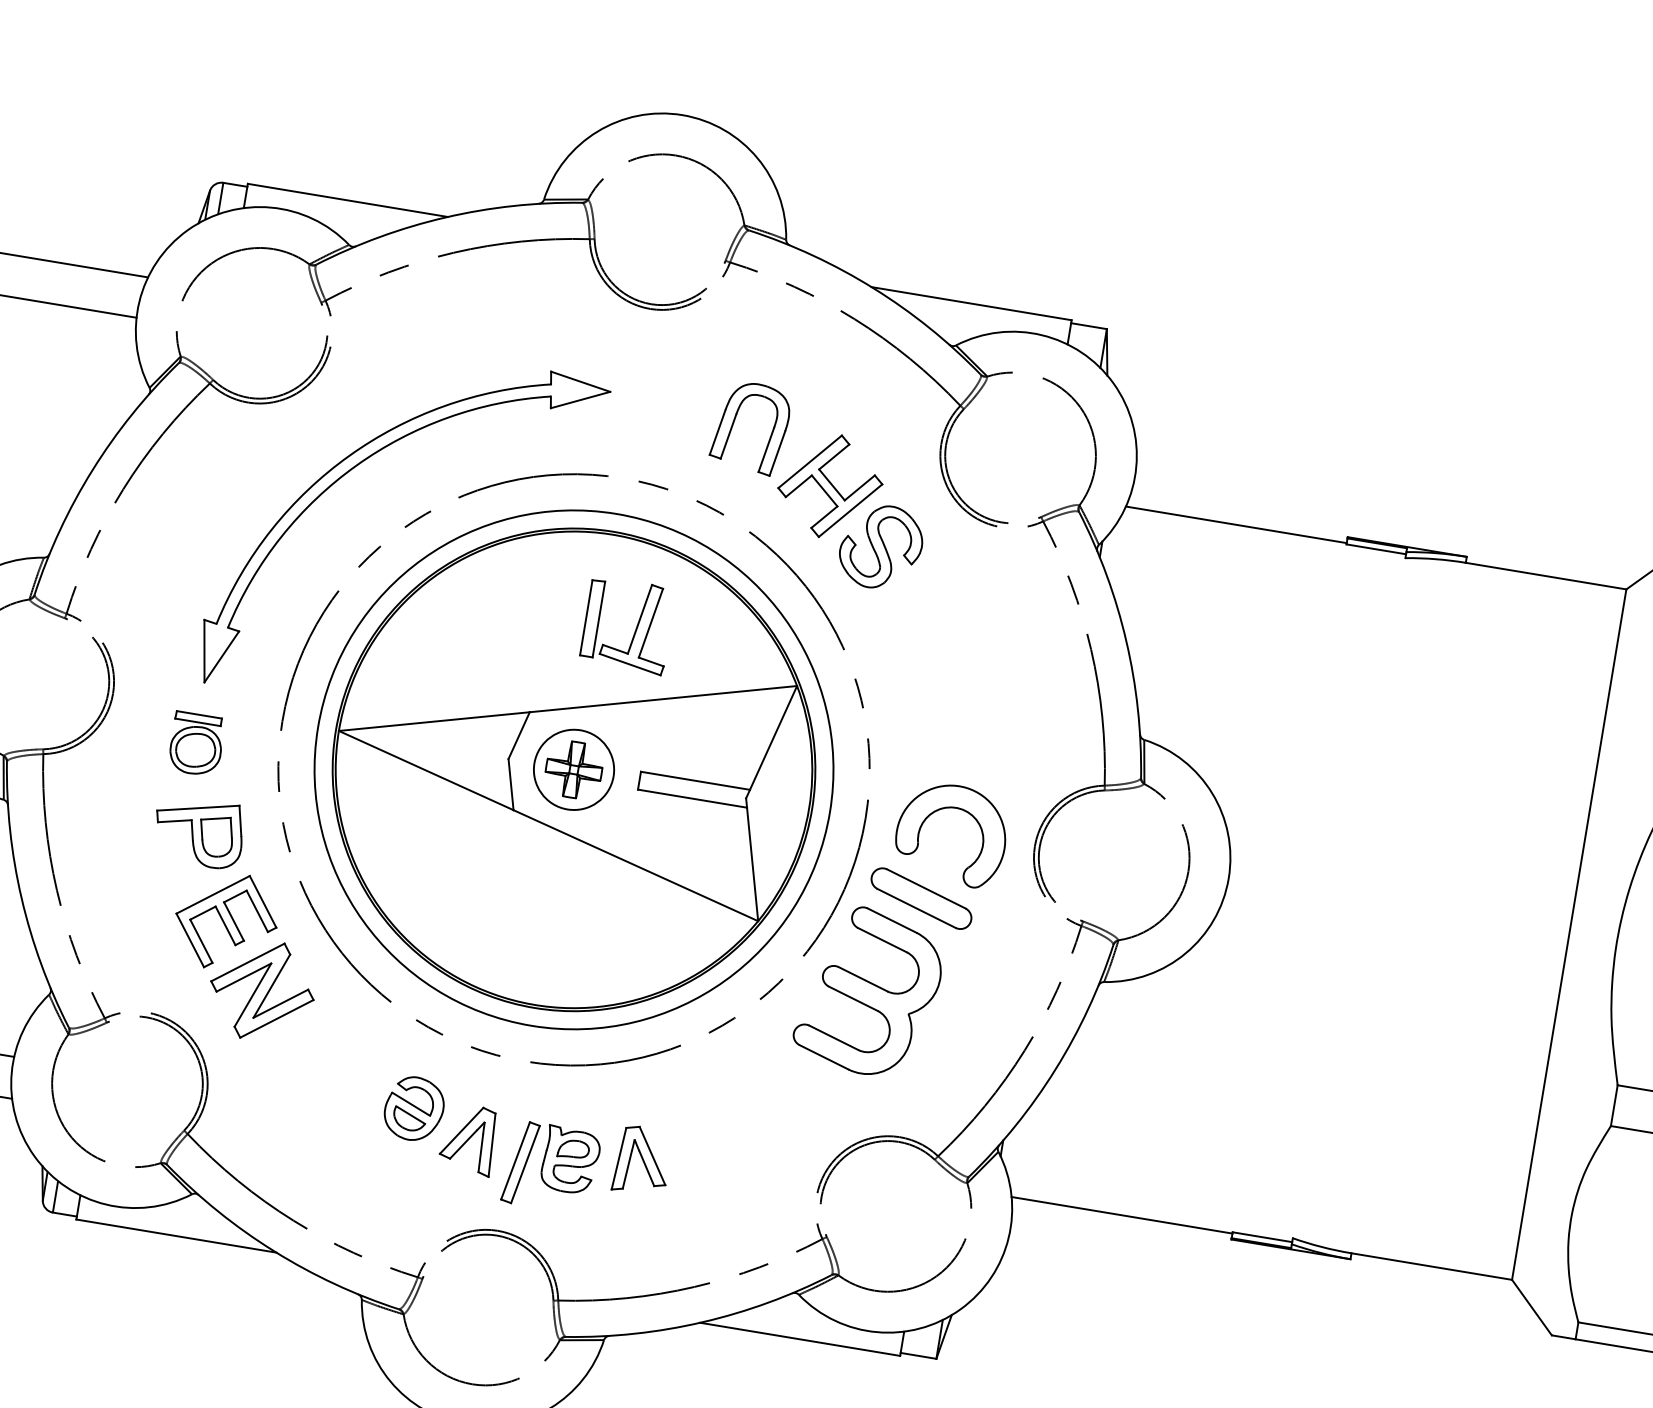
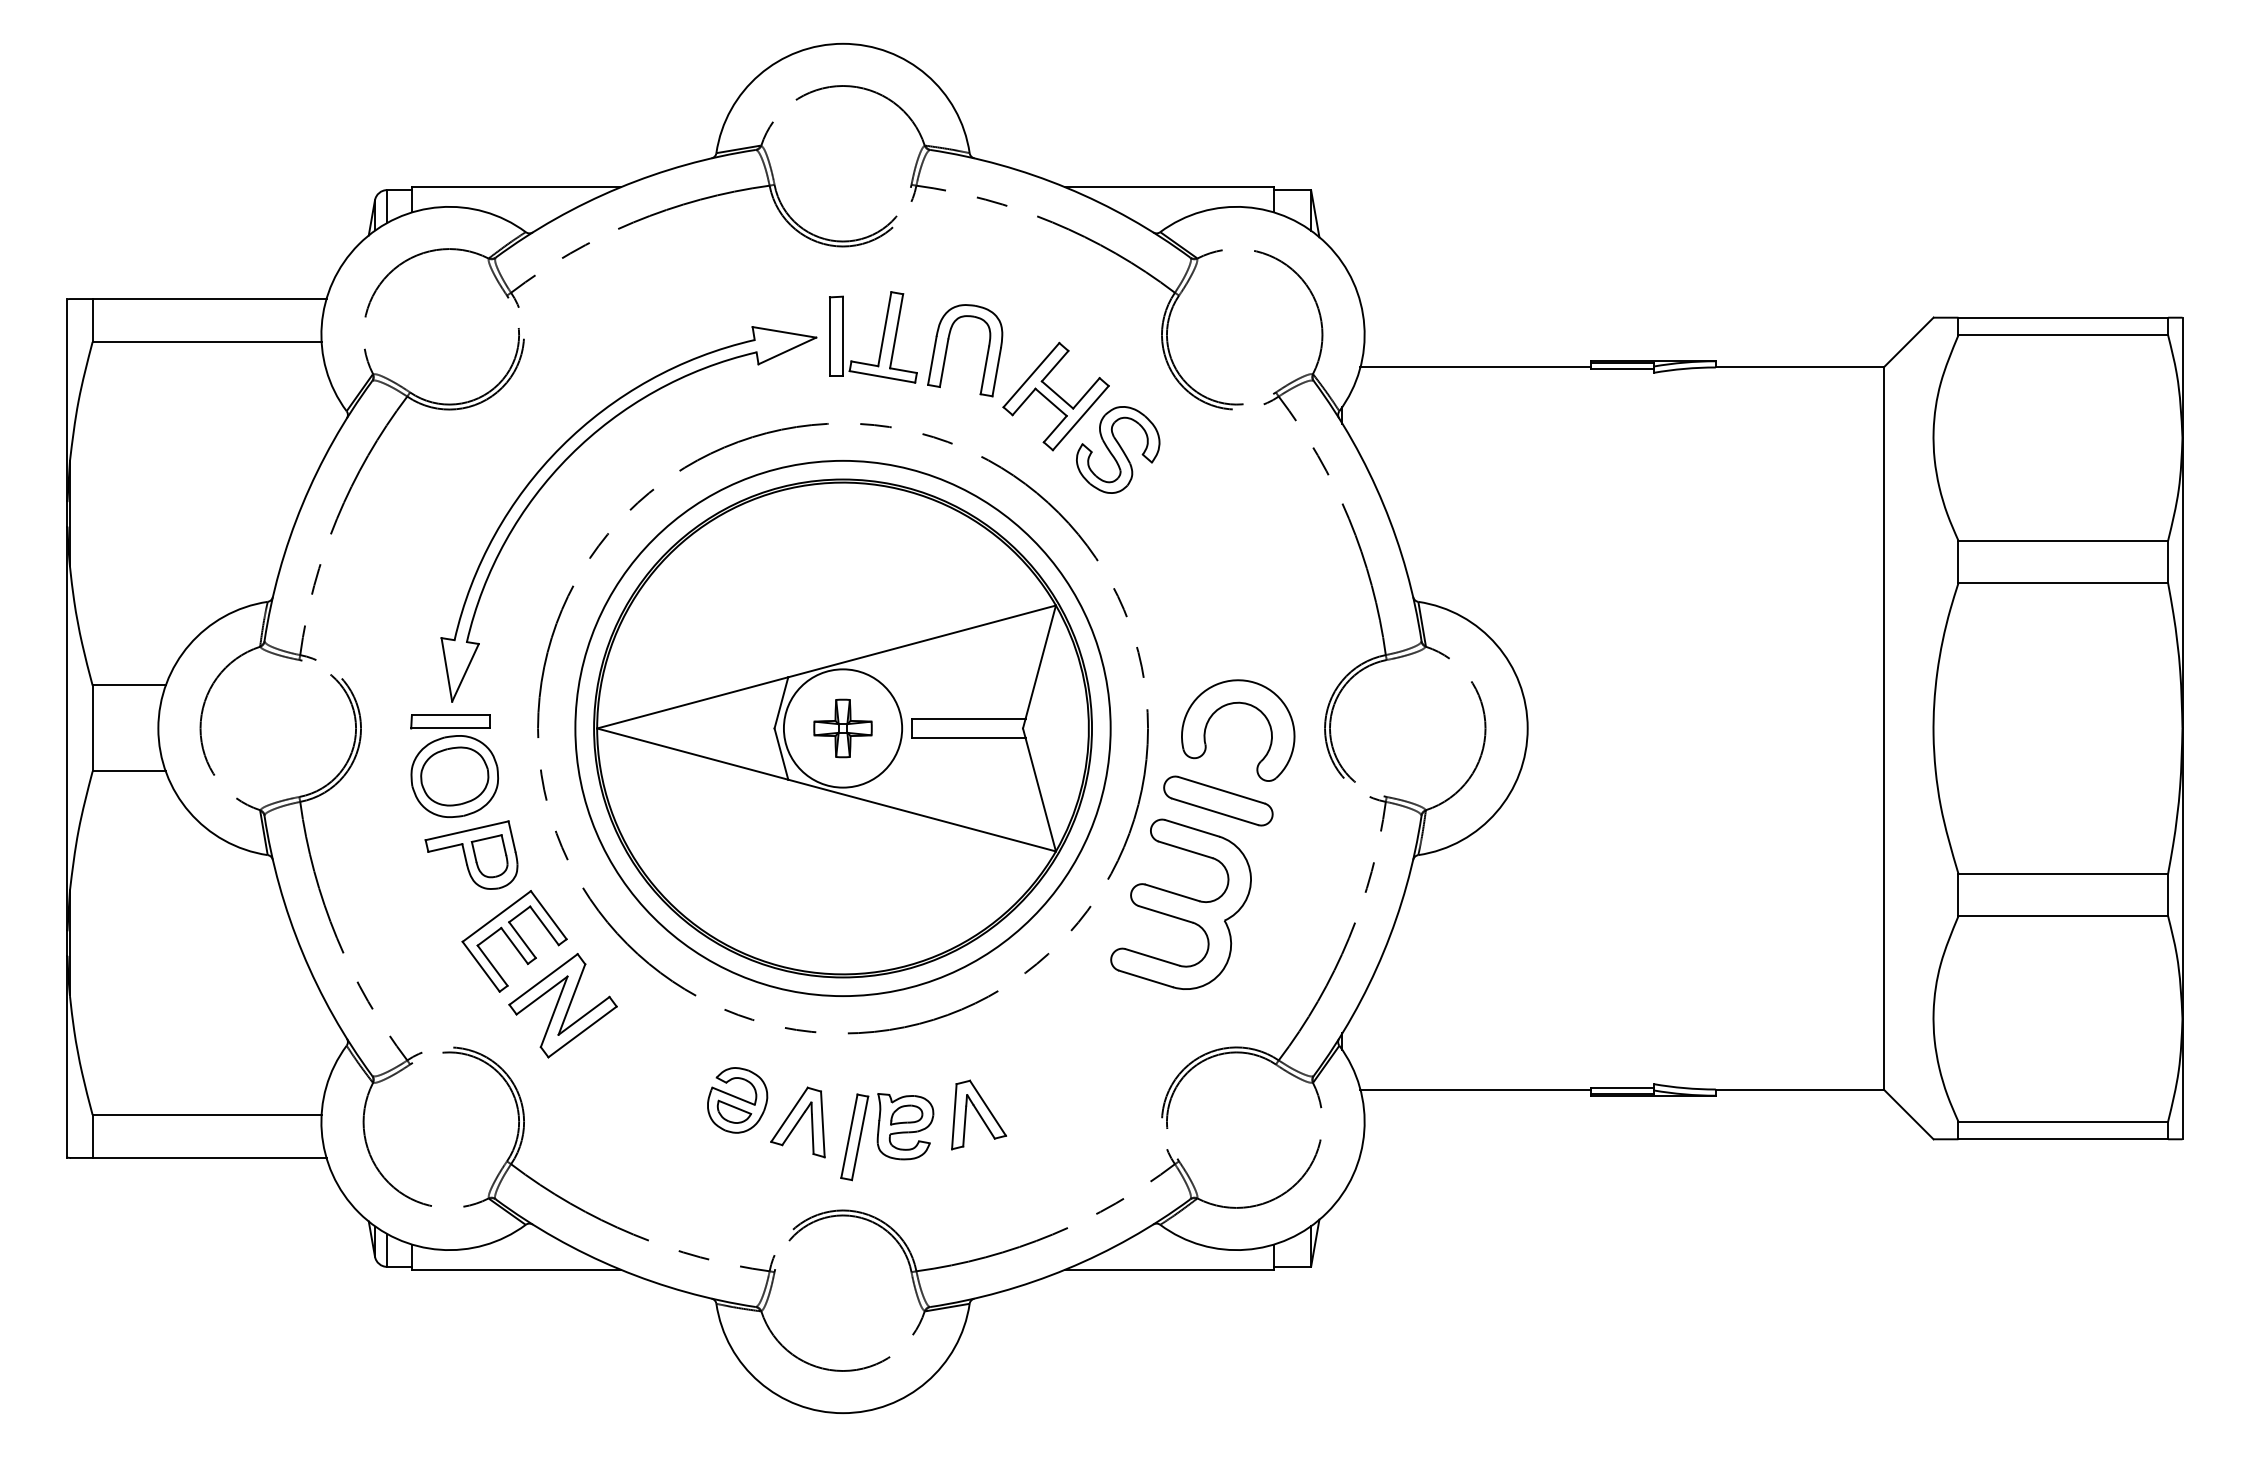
part: (635, 629) -> (881, 340), moved
part: (196, 743) -> (454, 765), size x1.67
circle: (573, 769) -> (842, 728), size x1.43

